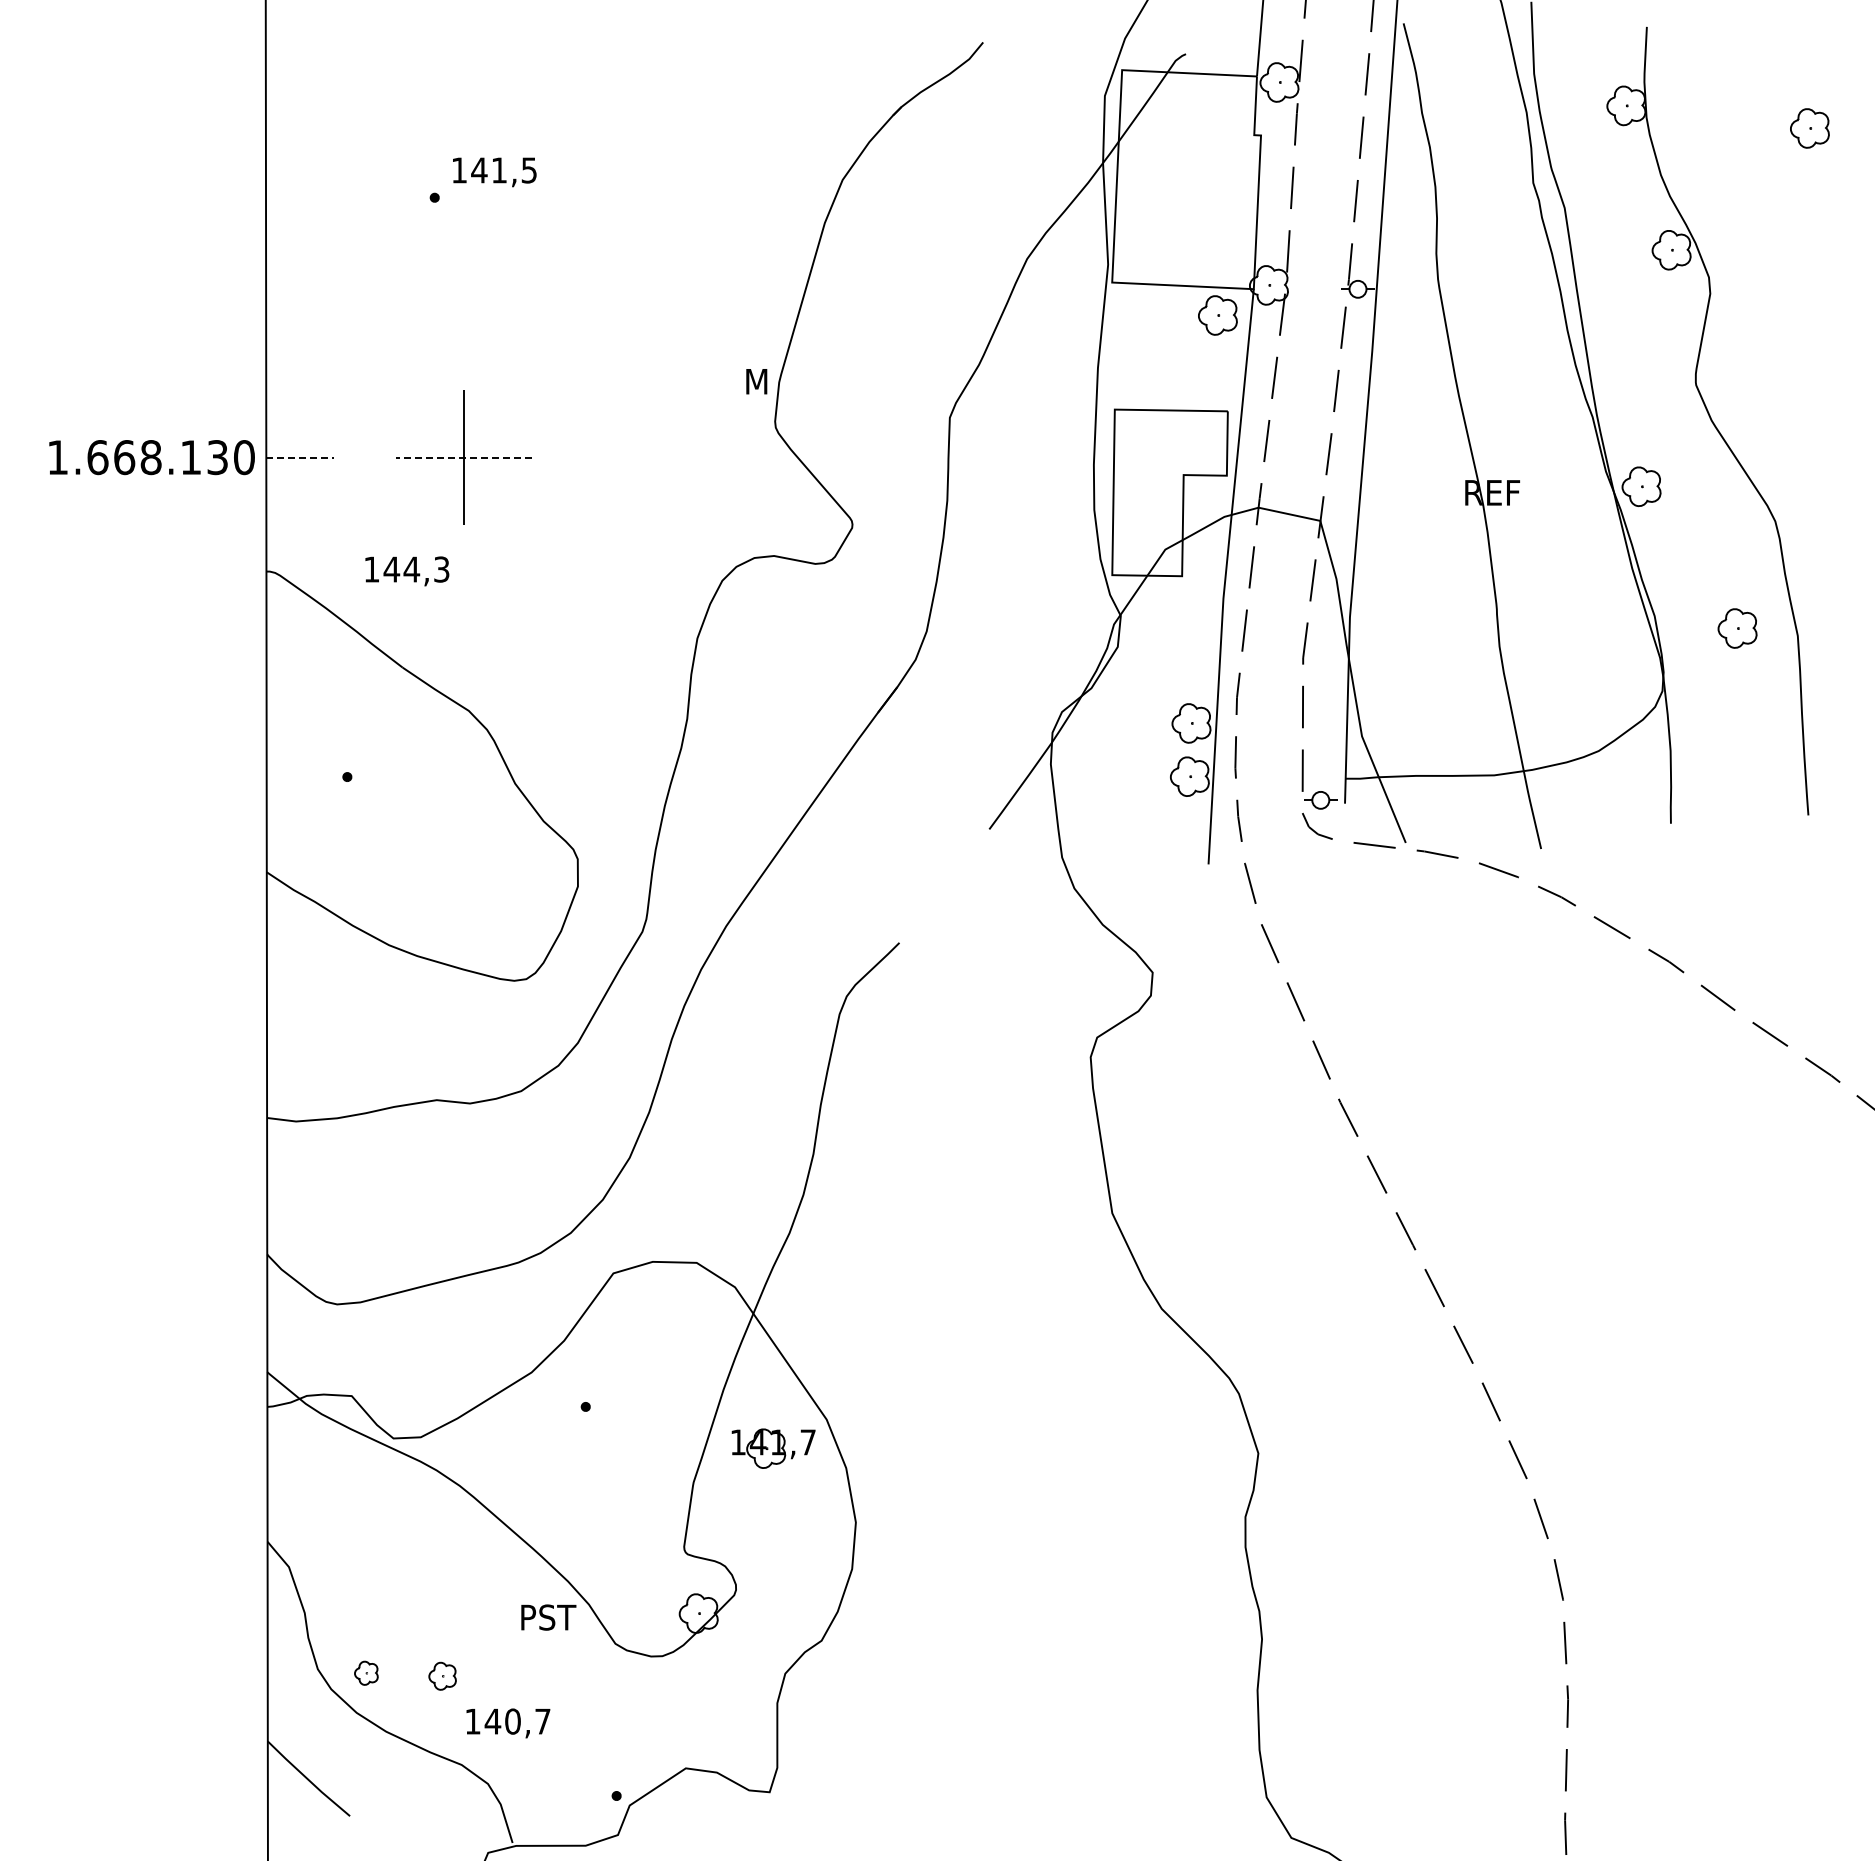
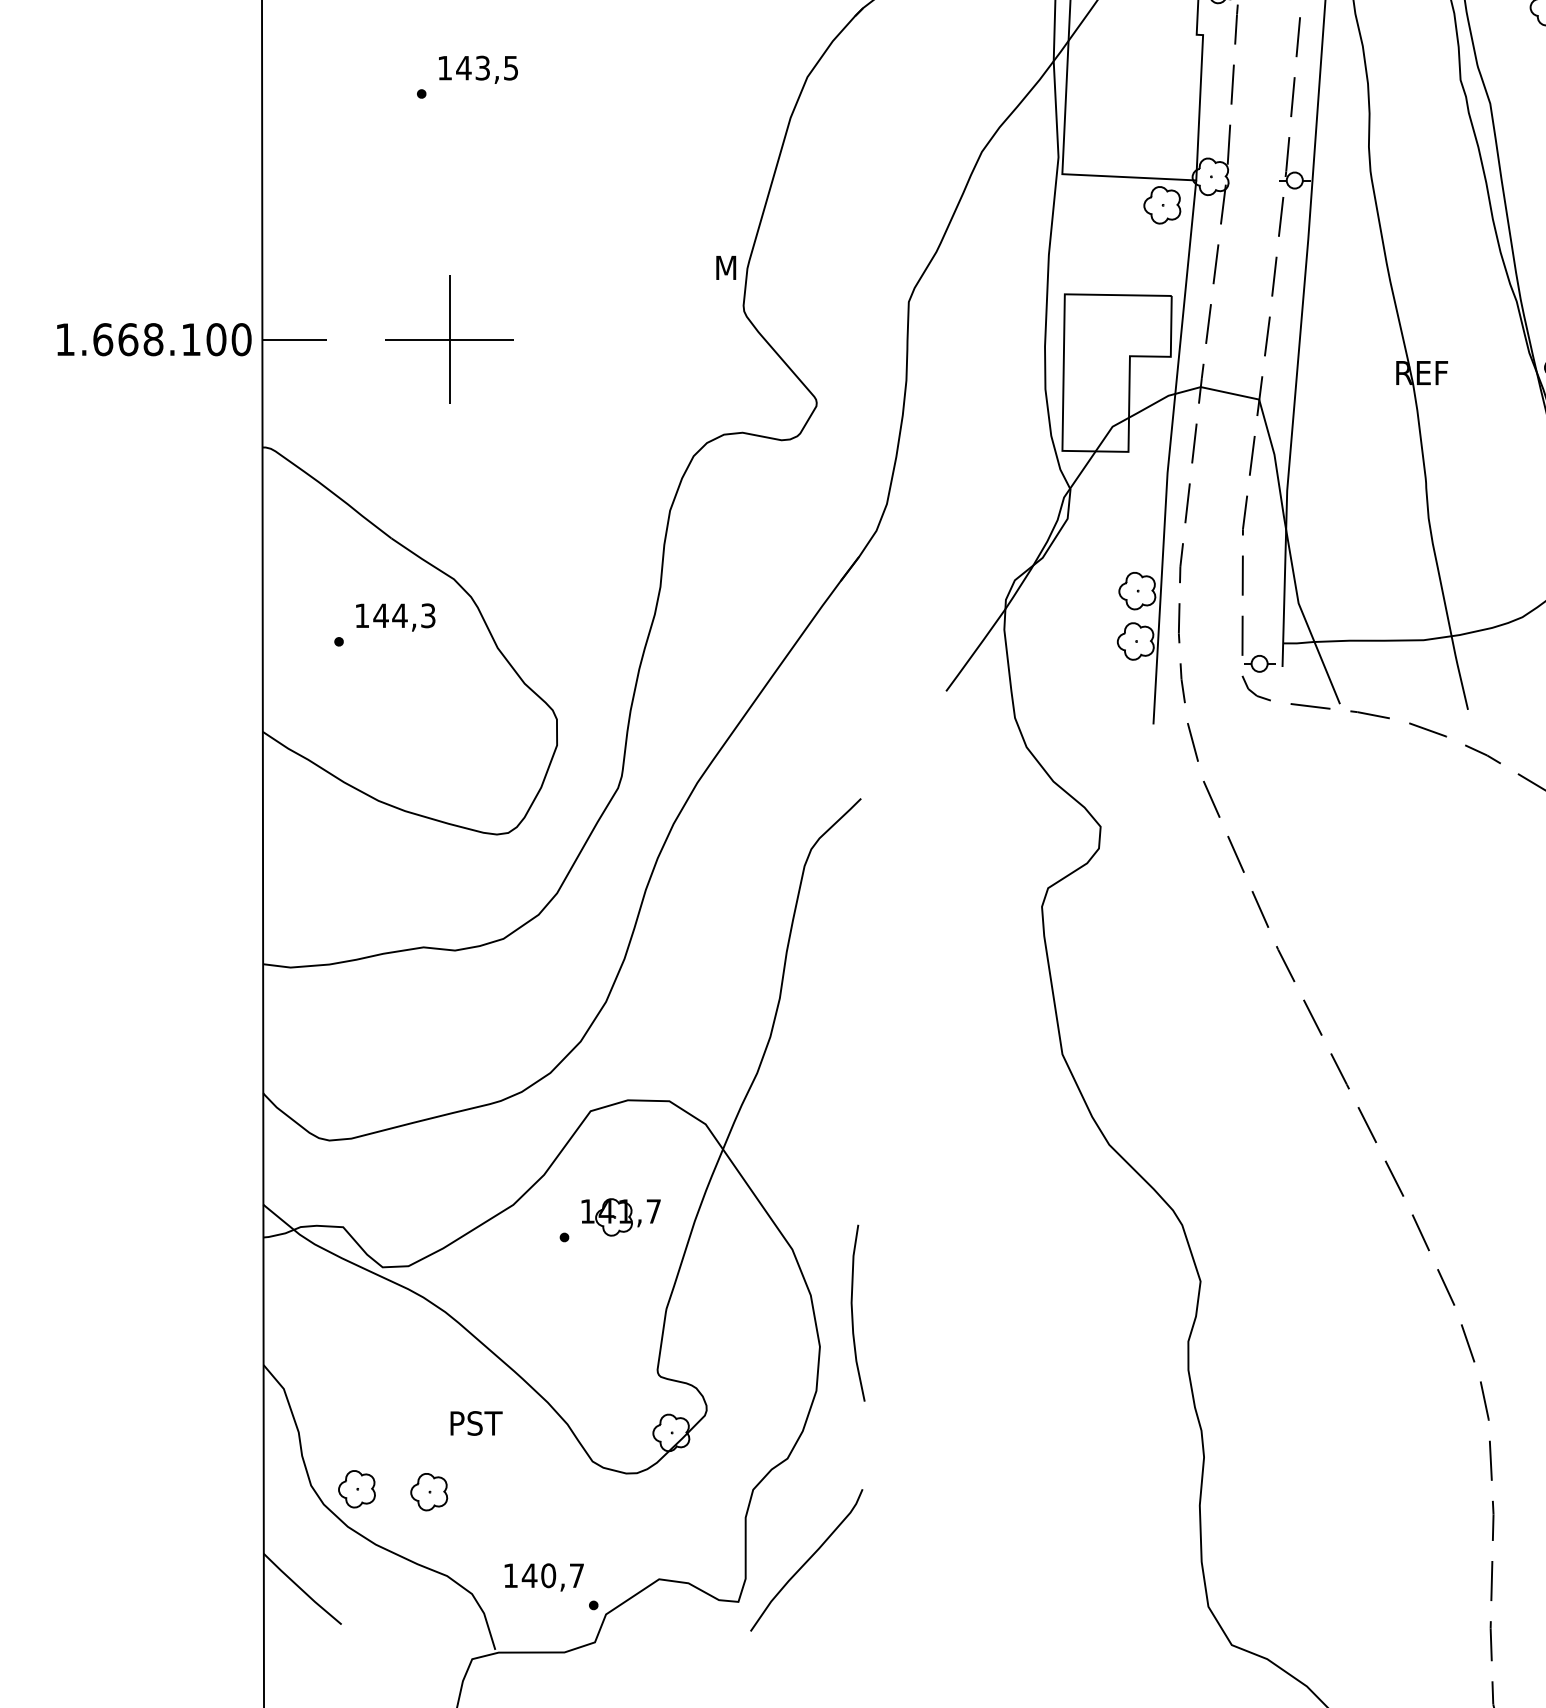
text: (498, 170) -> (481, 68), 141,5 -> 143,5
text: (217, 457) -> (216, 339), 1.668.130 -> 1.668.100
line: (300, 457) -> (294, 339), dashed -> solid
line: (464, 457) -> (449, 339), dashed -> solid
text: (407, 571) -> (395, 617), moved
part: (773, 1448) -> (620, 1217), moved
curve: (890, 1486) -> (852, 1312), added
text: (548, 1617) -> (476, 1423), moved
part: (366, 1673) -> (357, 1489), size x1.67
part: (442, 1676) -> (429, 1492), size x1.43
text: (508, 1723) -> (544, 1577), moved
curve: (841, 1748) -> (806, 1560), added

